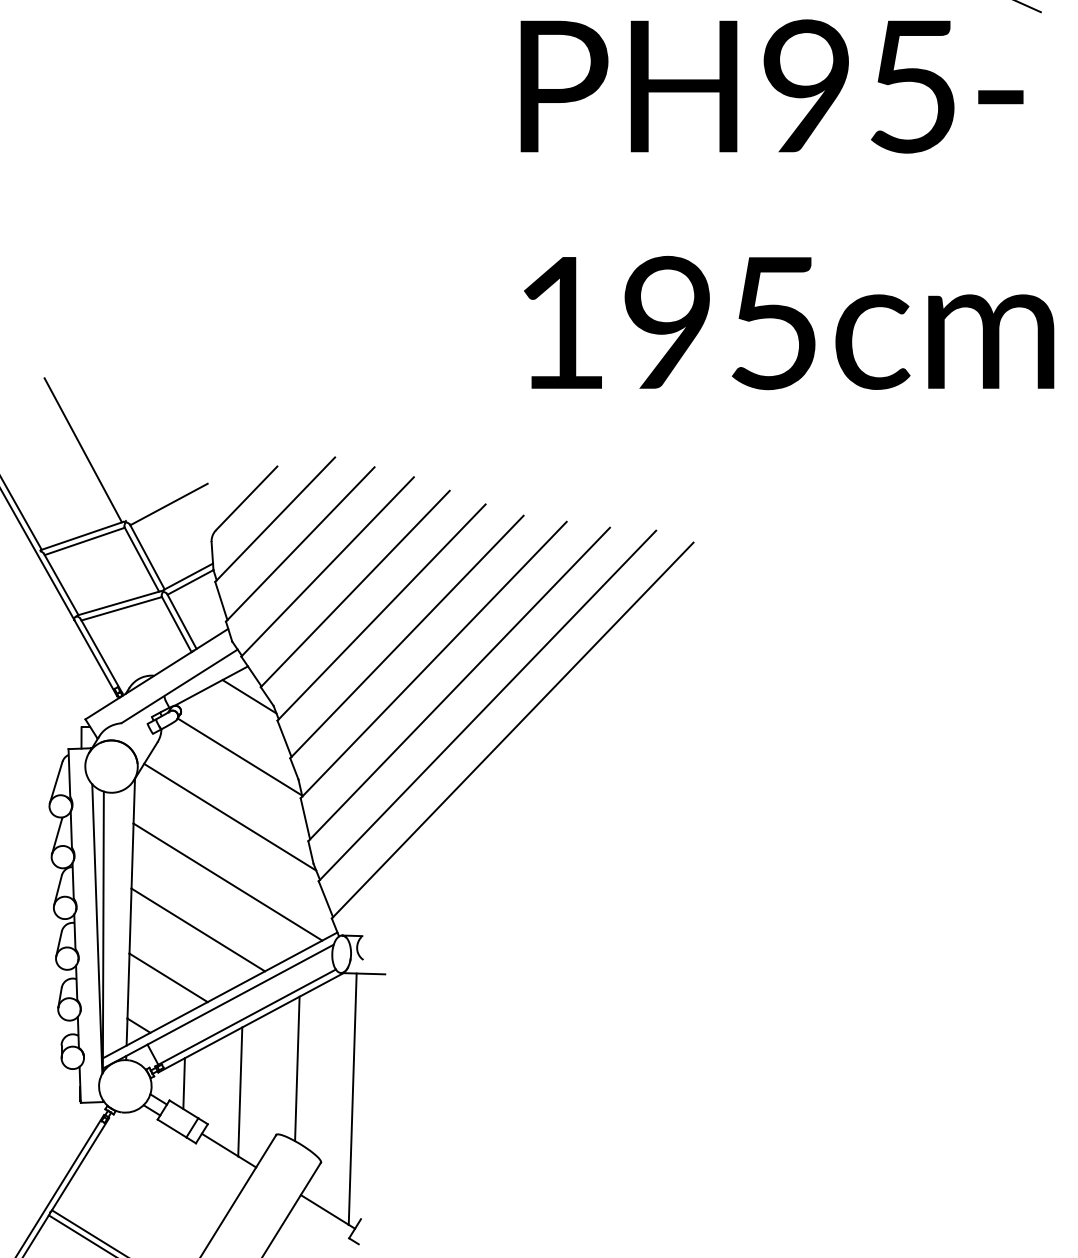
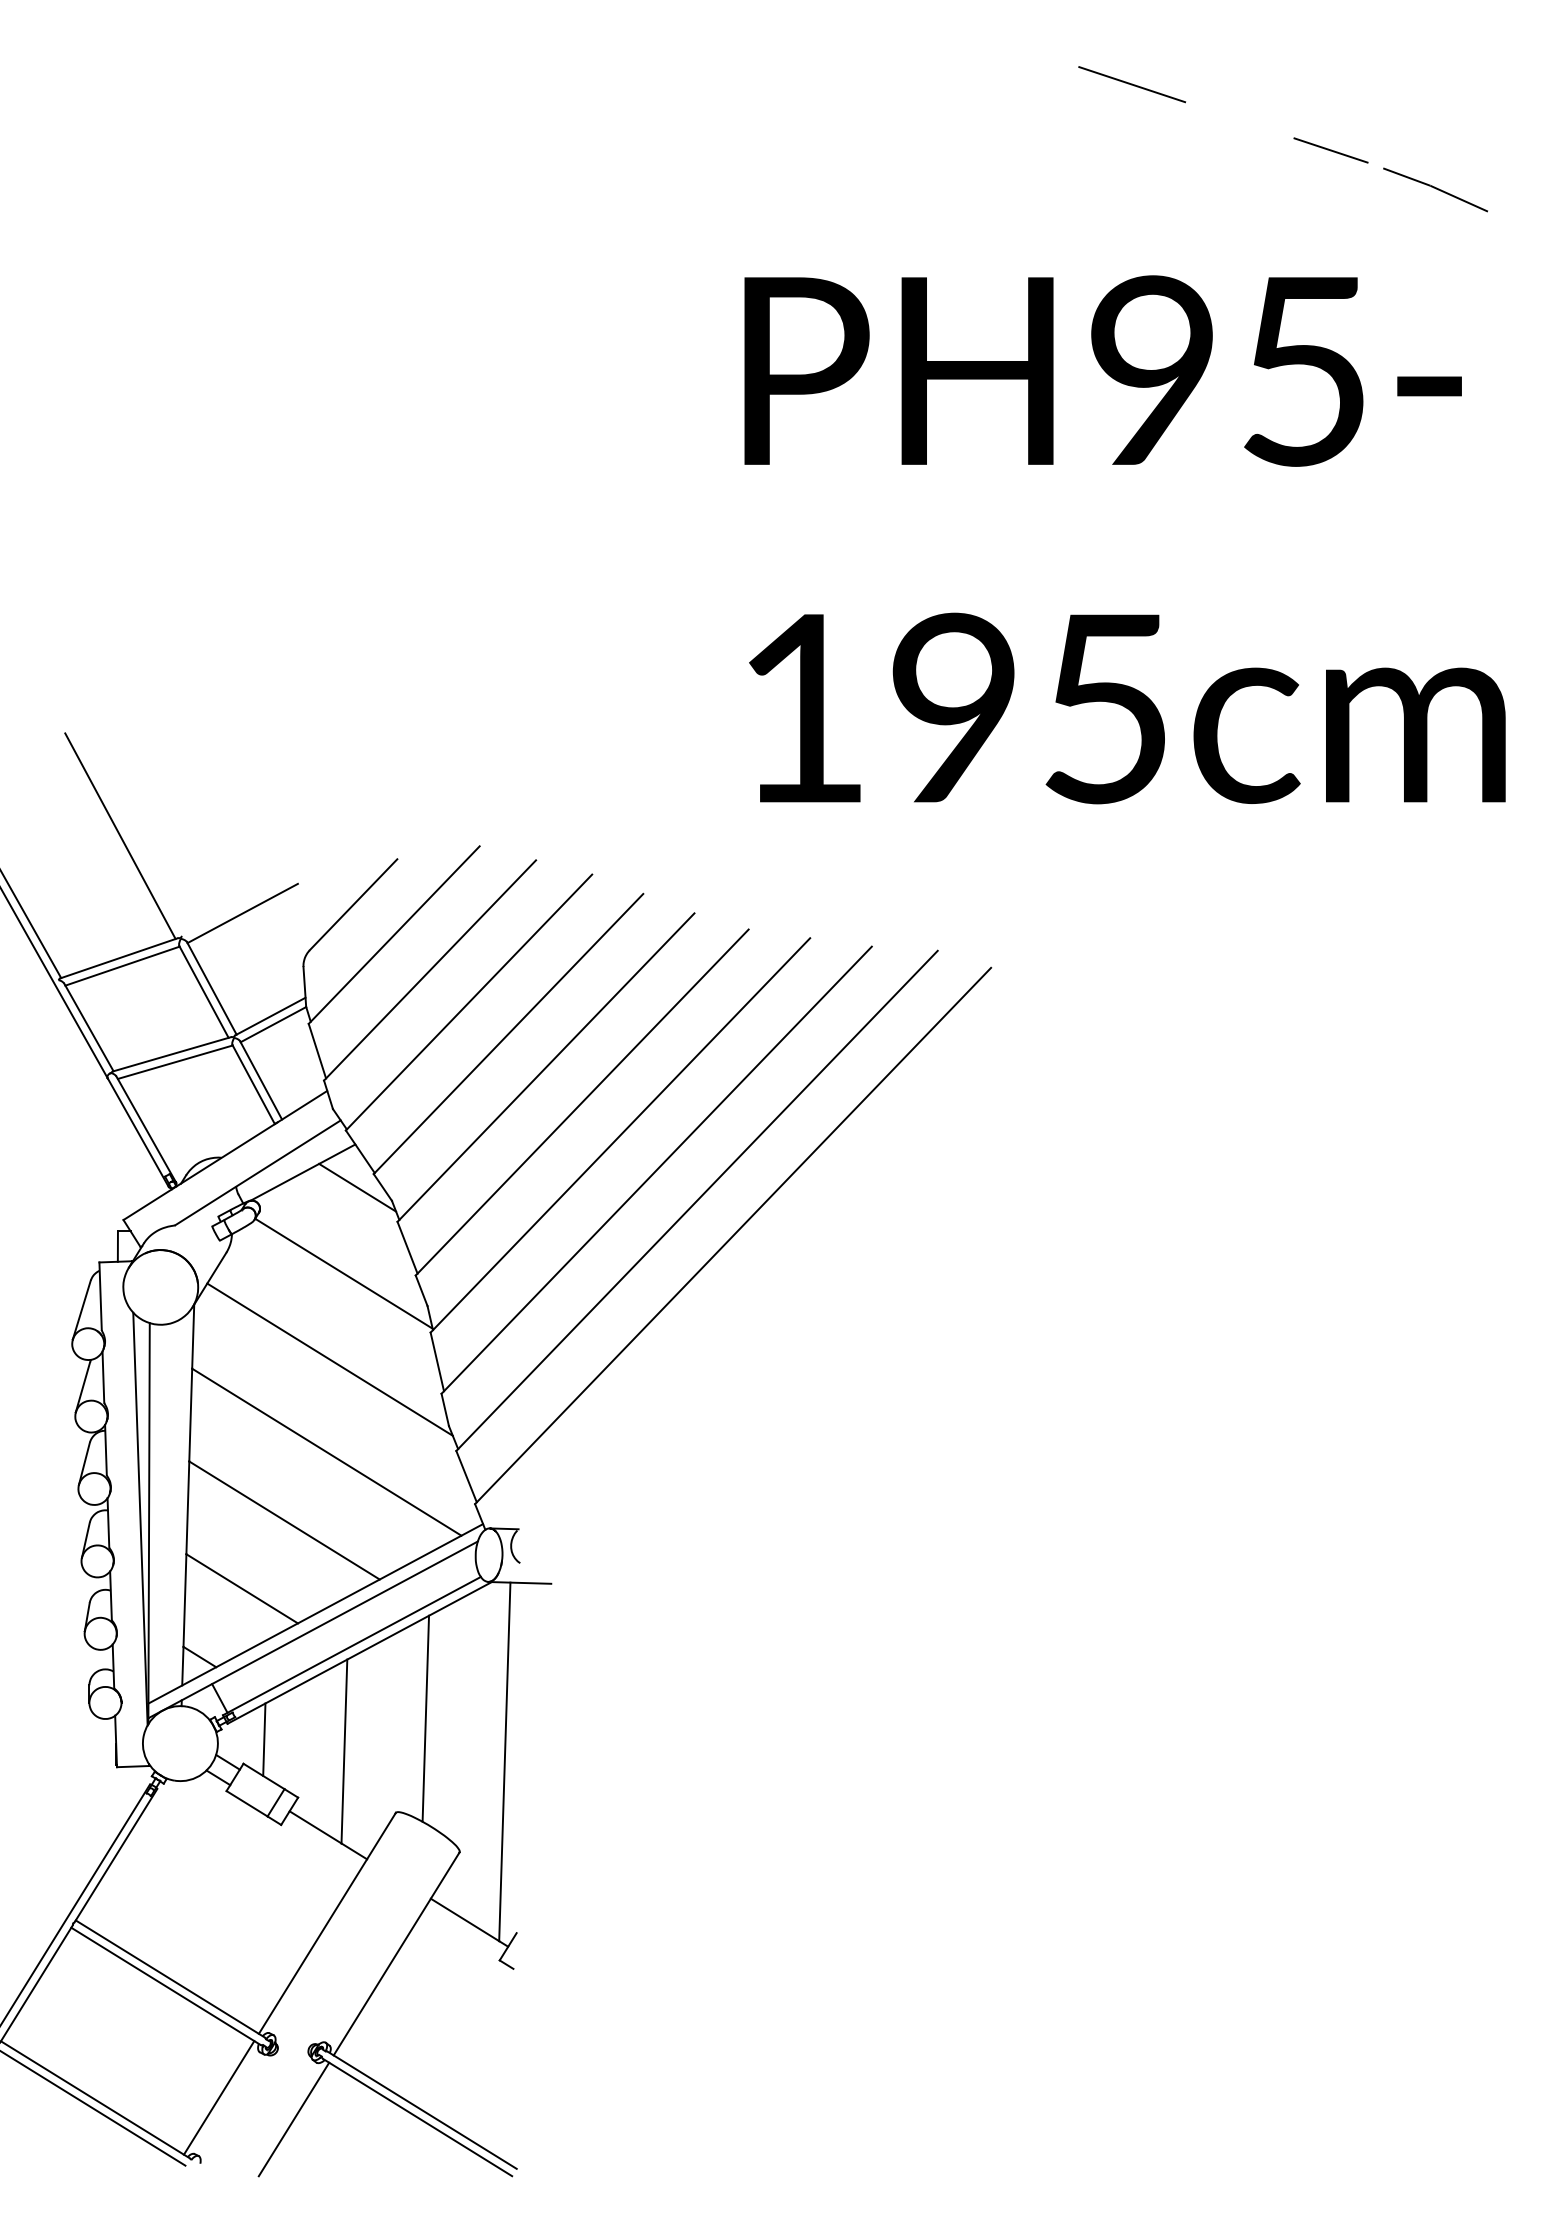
text: (787, 204) -> (1124, 539), moved

